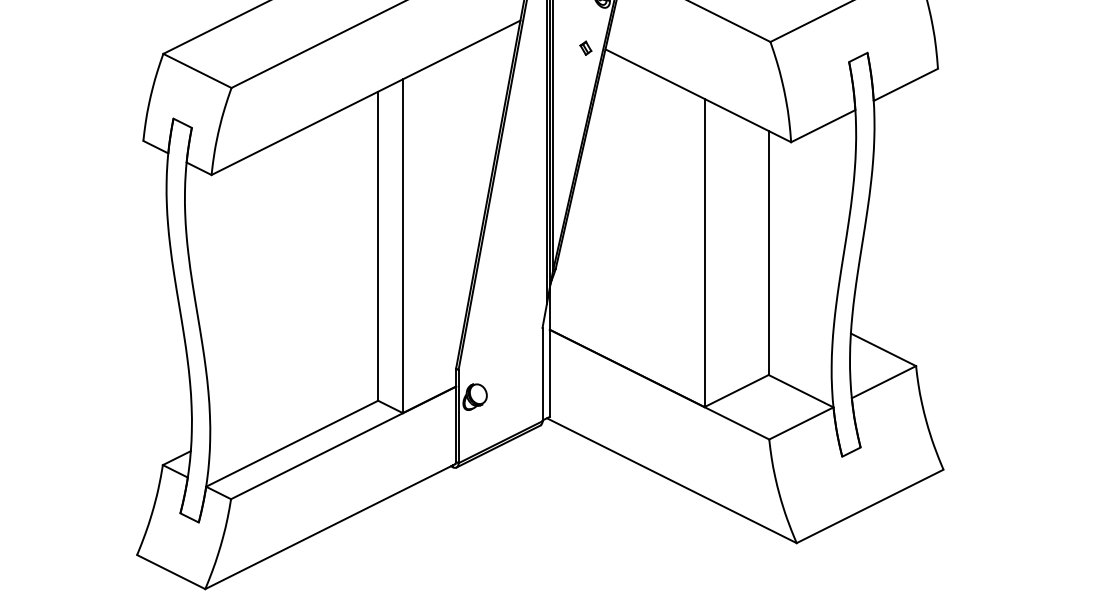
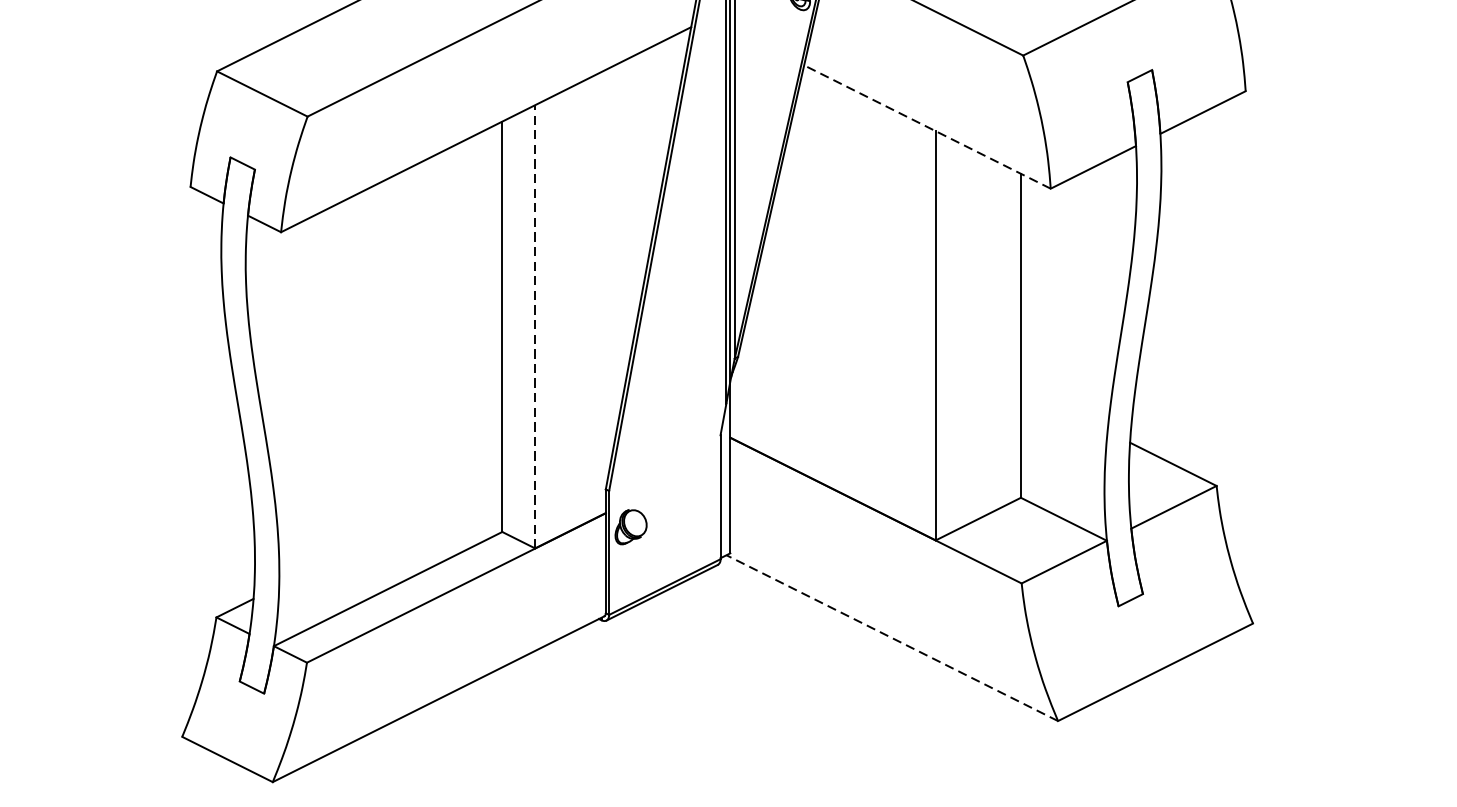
part: (585, 47) -> (777, 62), removed
line: (698, 95) -> (927, 126), solid -> dashed
line: (402, 246) -> (534, 327), solid -> dashed
line: (671, 480) -> (891, 637), solid -> dashed

